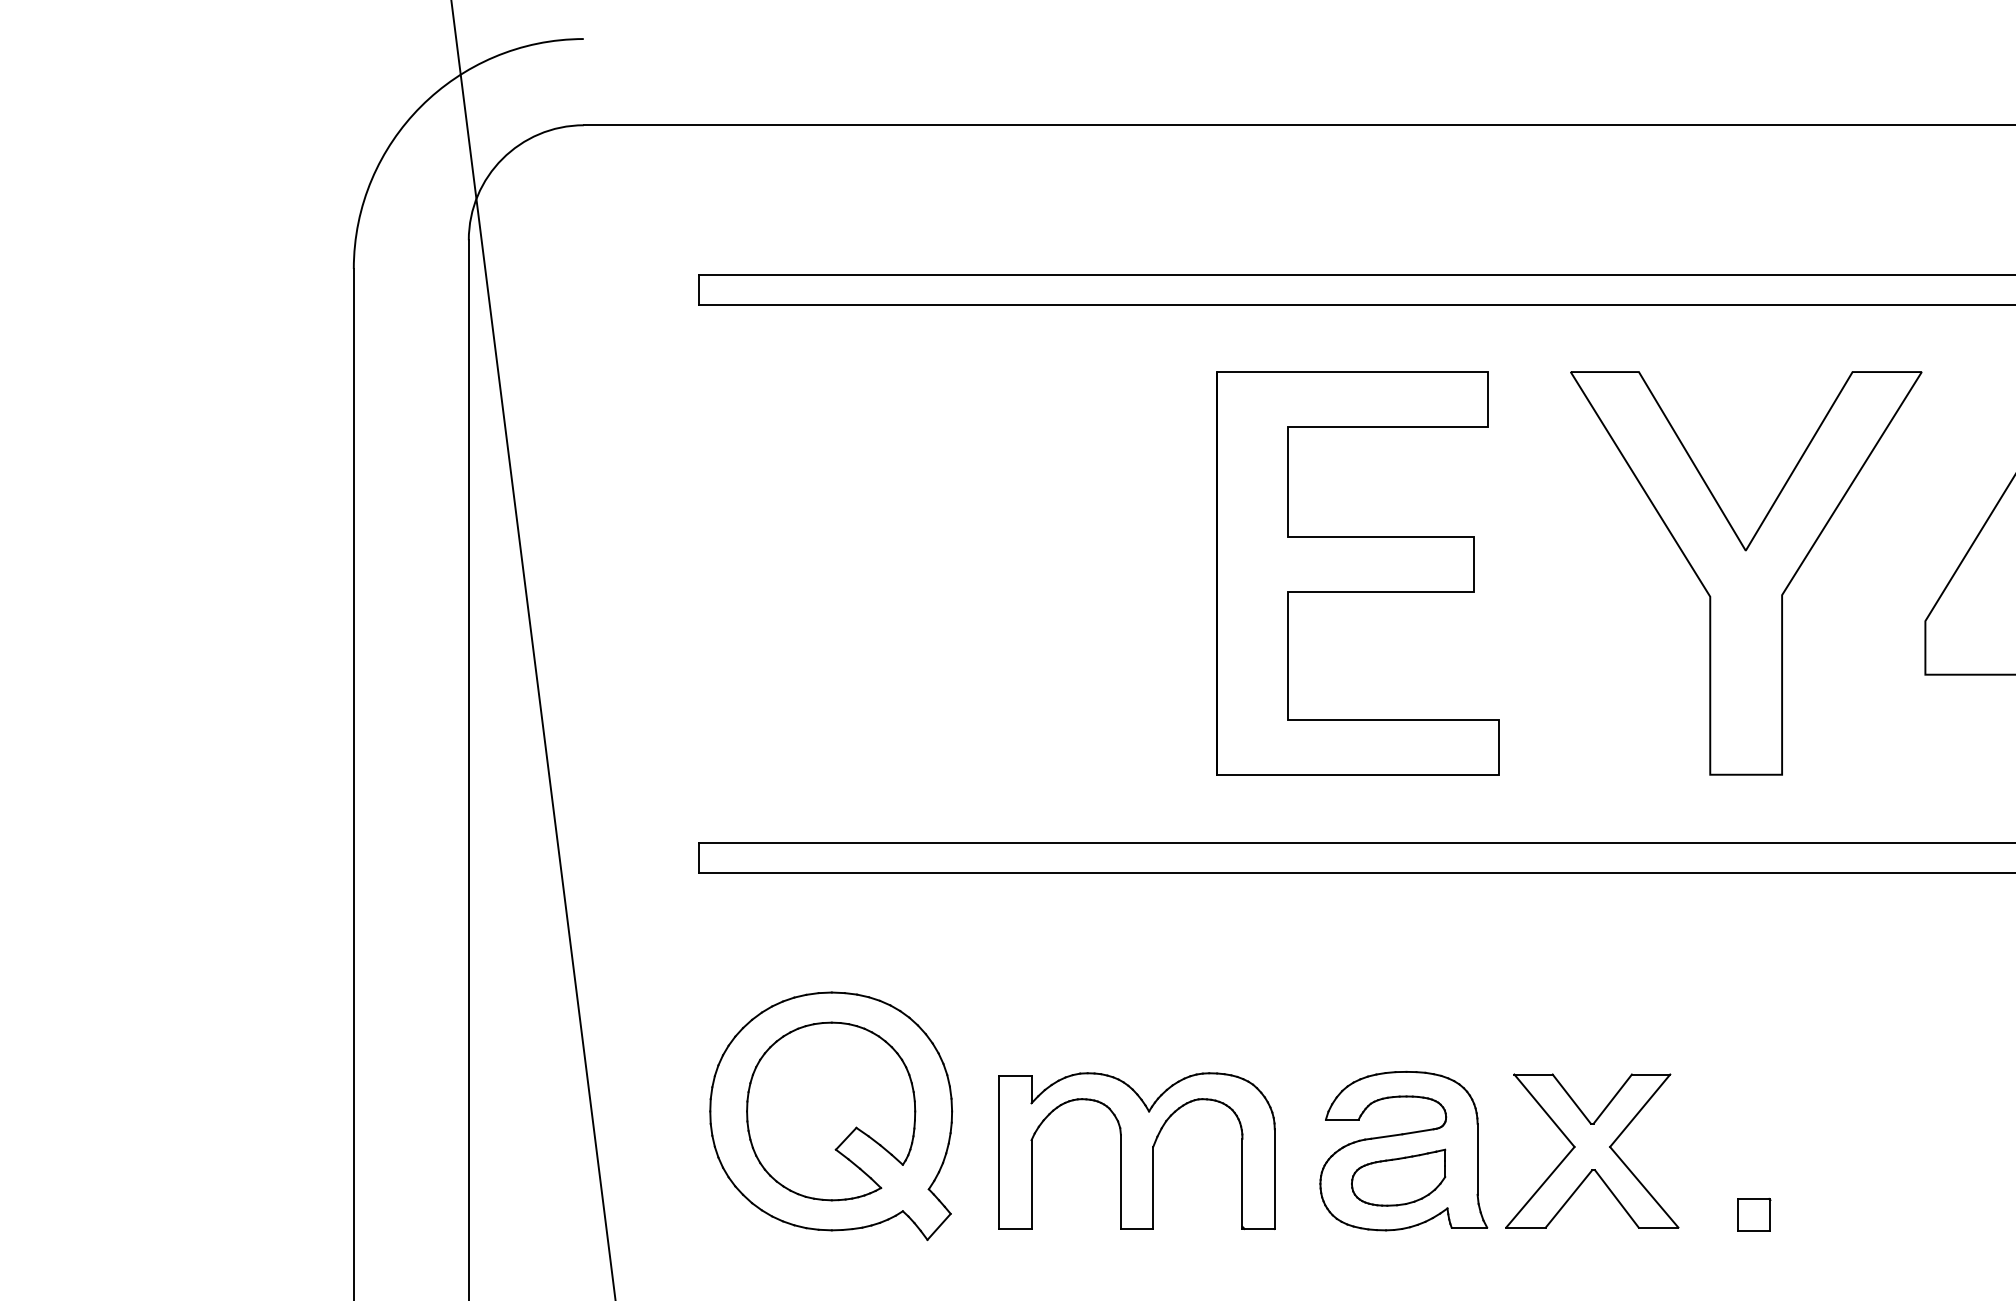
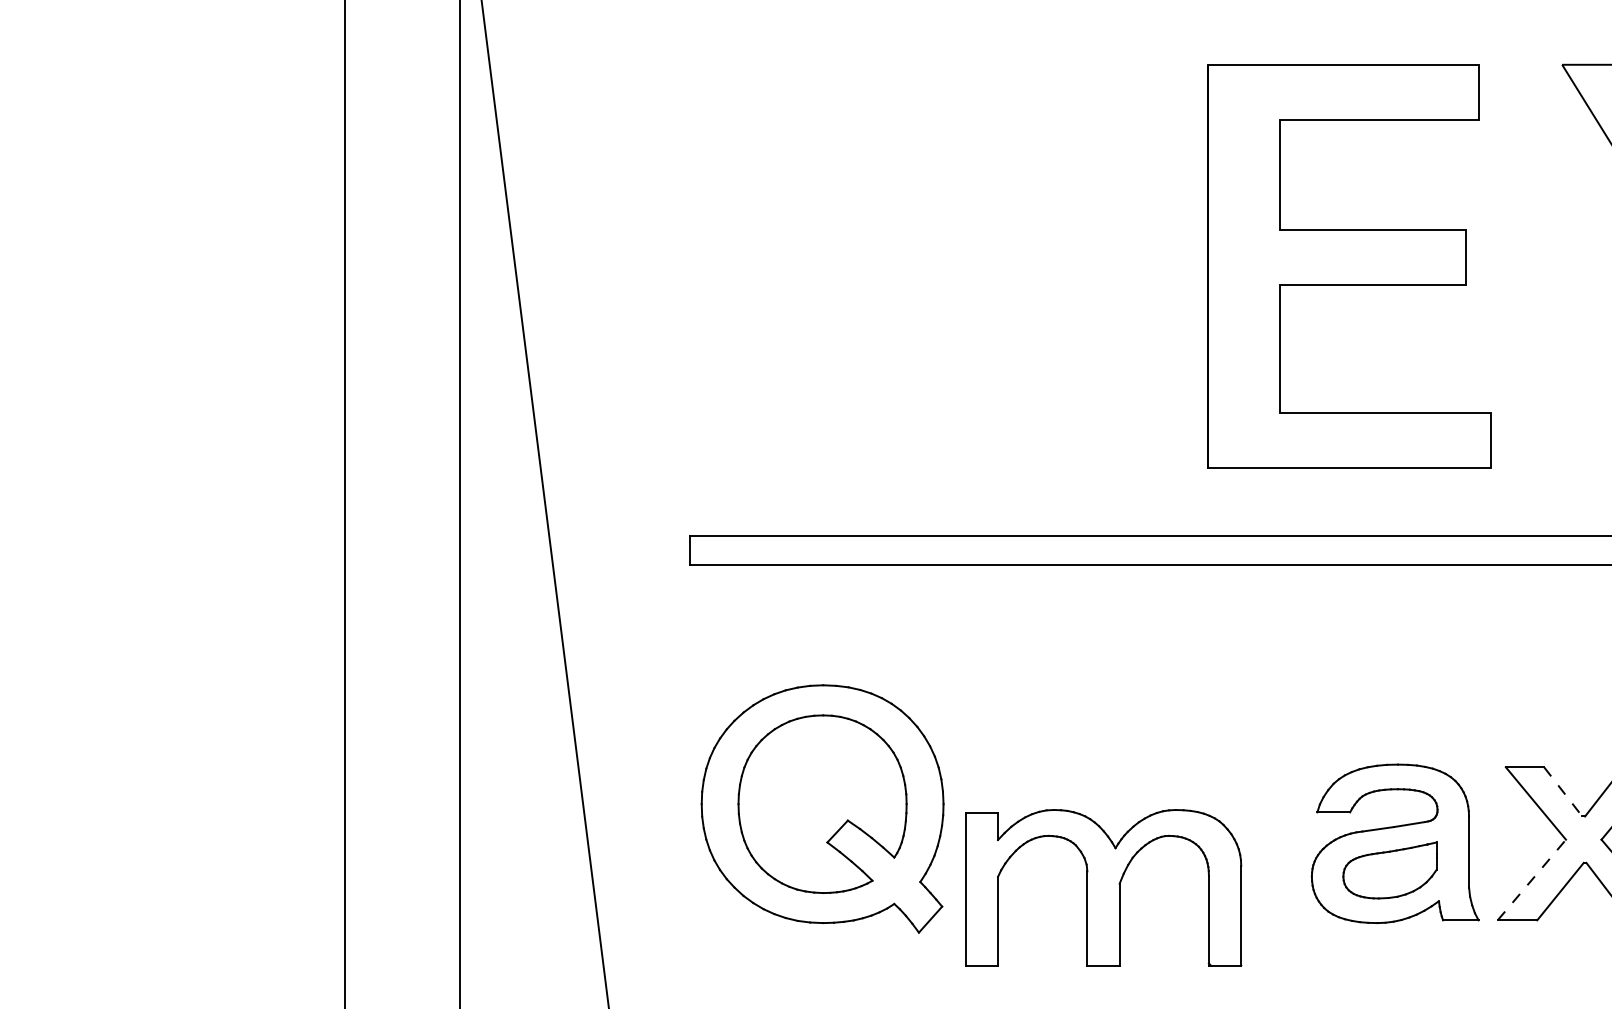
line: (1572, 1099) -> (1563, 792), solid -> dashed
part: (1136, 1150) -> (1102, 887), moved
line: (1540, 1187) -> (1531, 880), solid -> dashed

